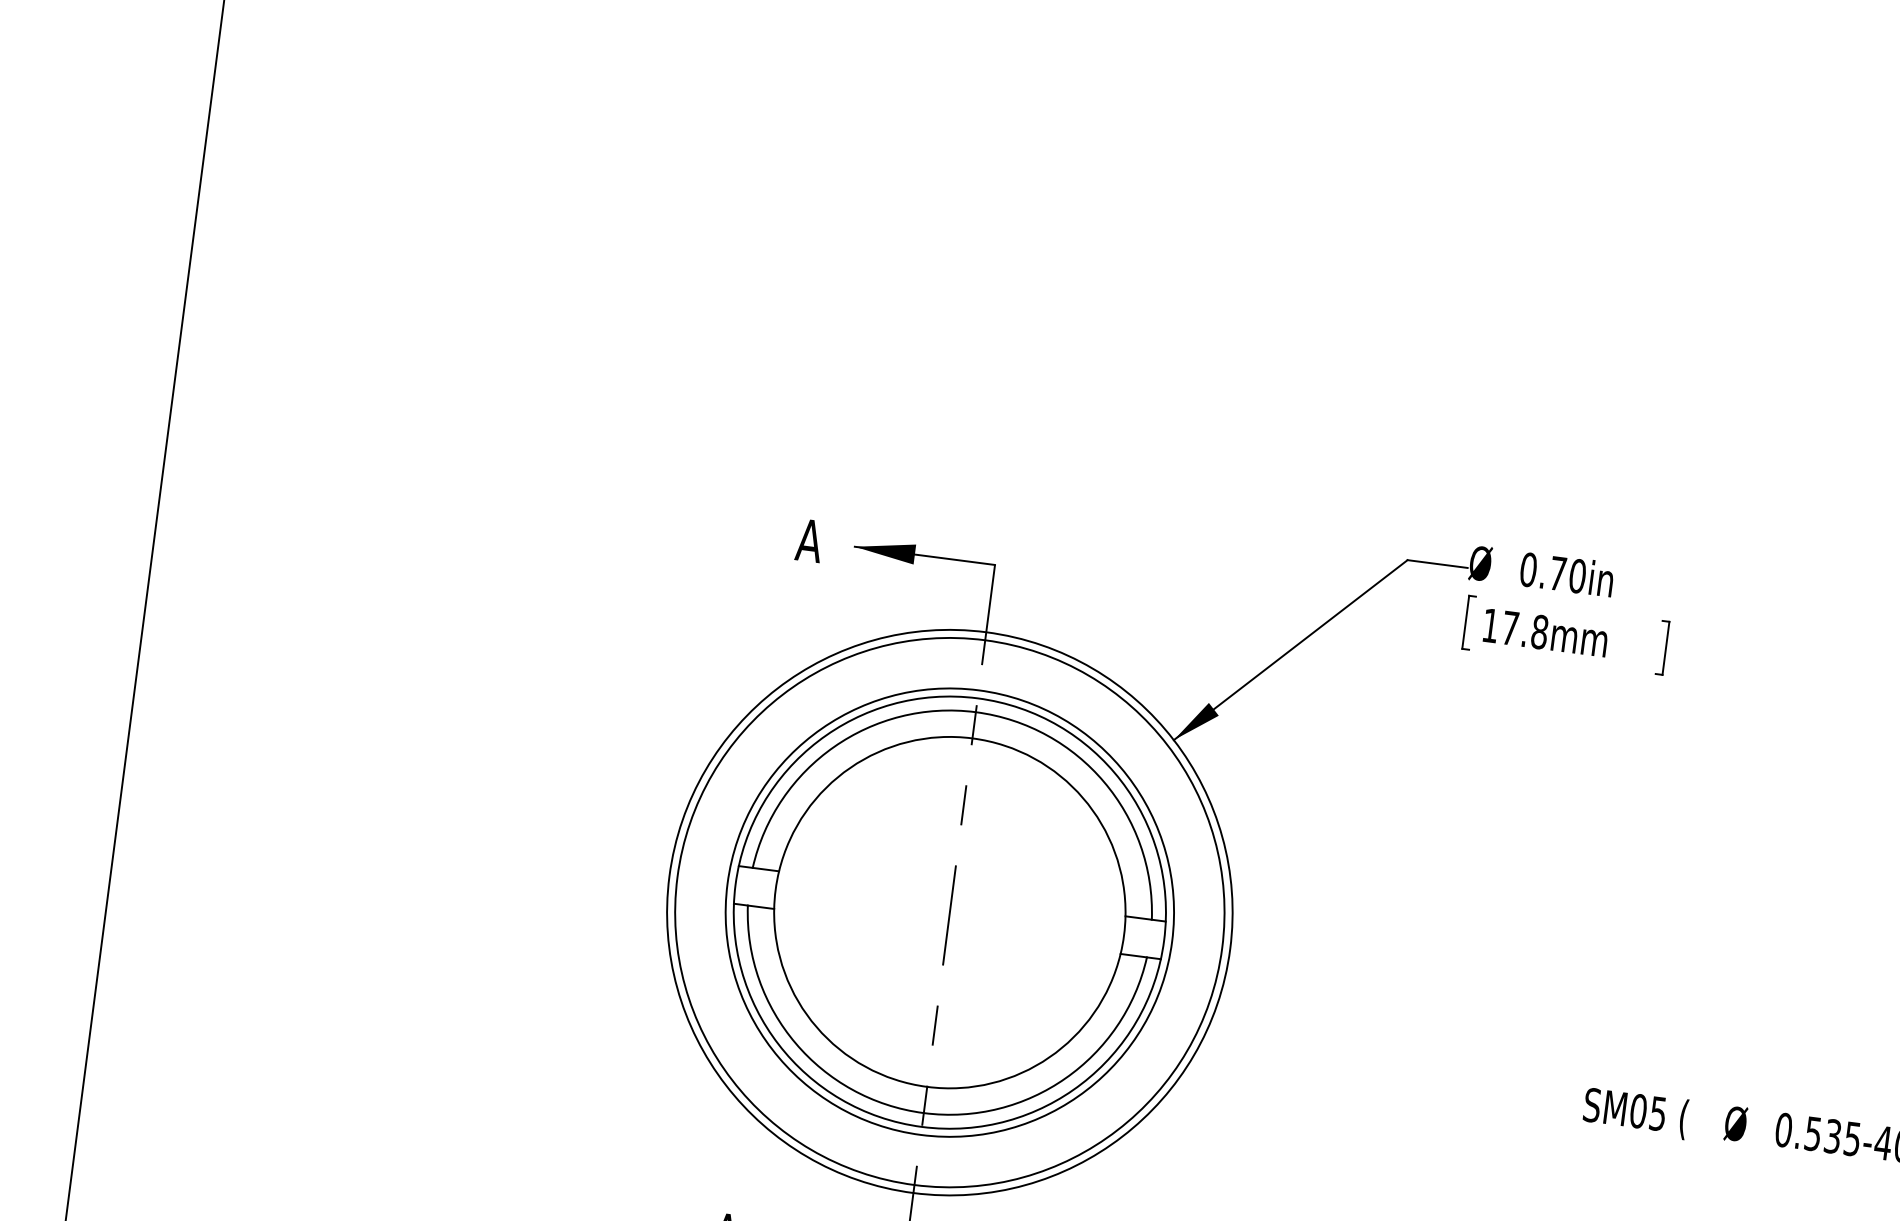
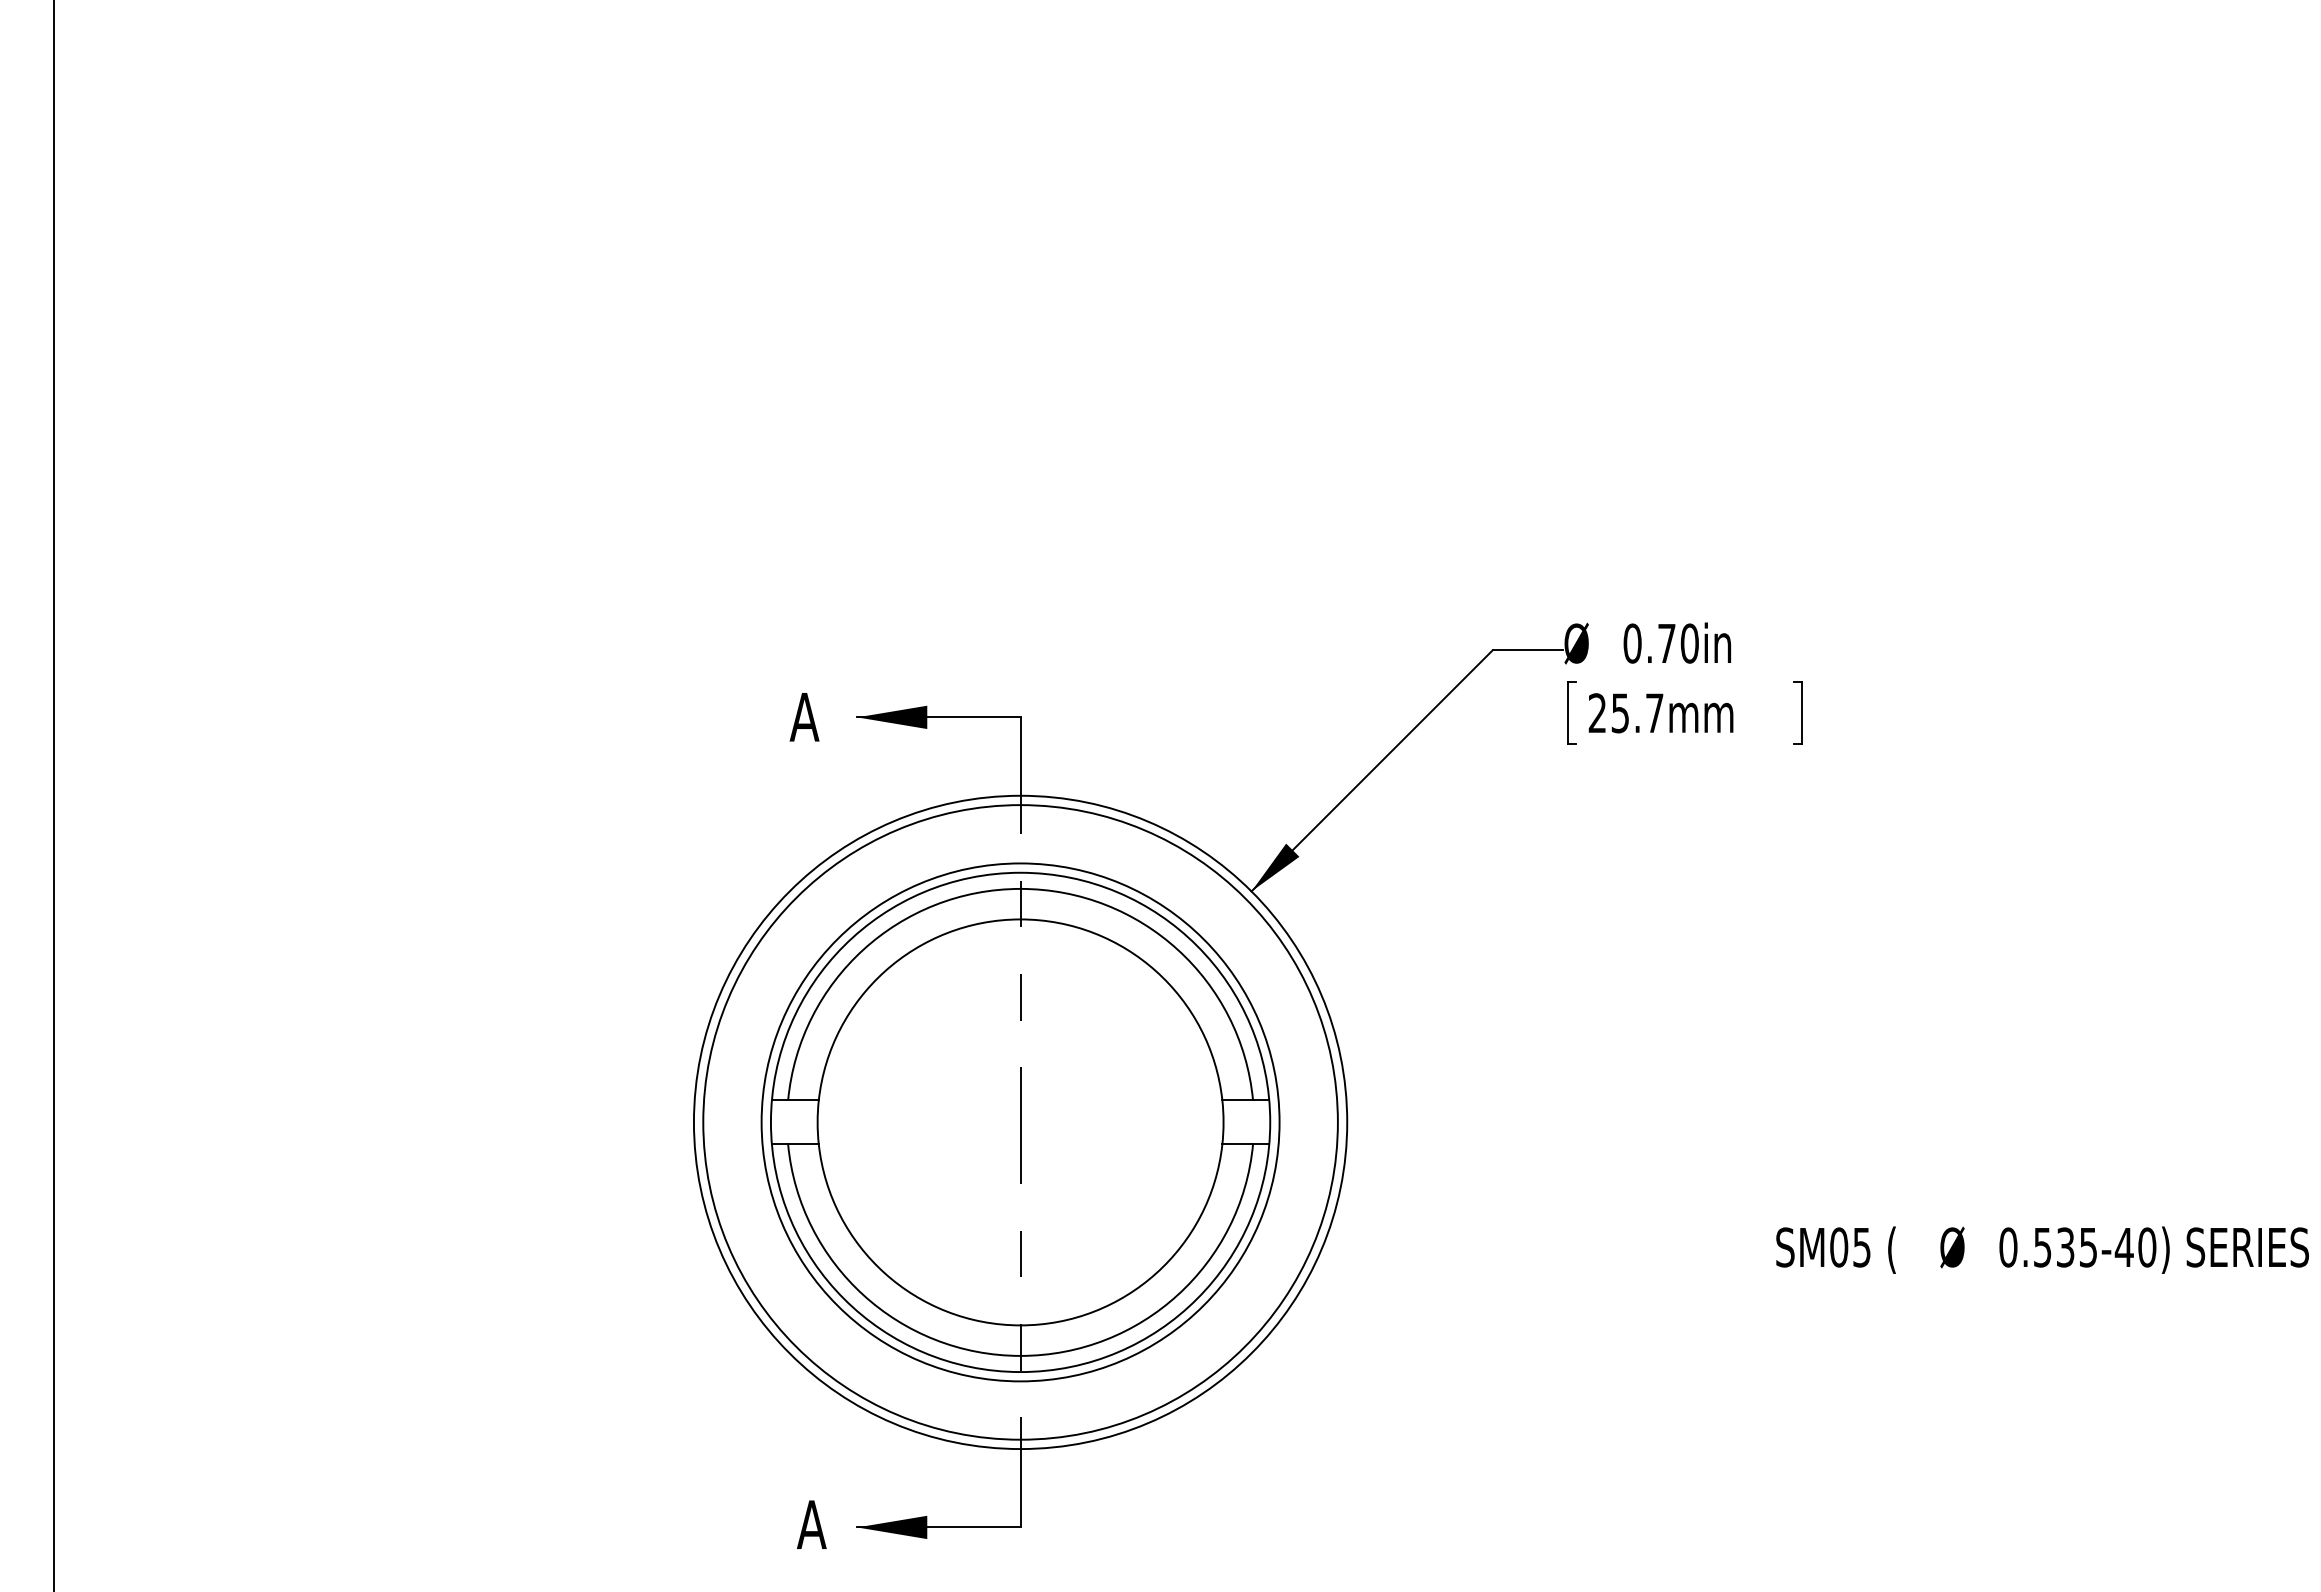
text: (1514, 629) -> (1625, 713), 17.8mm -> 25.7mm

